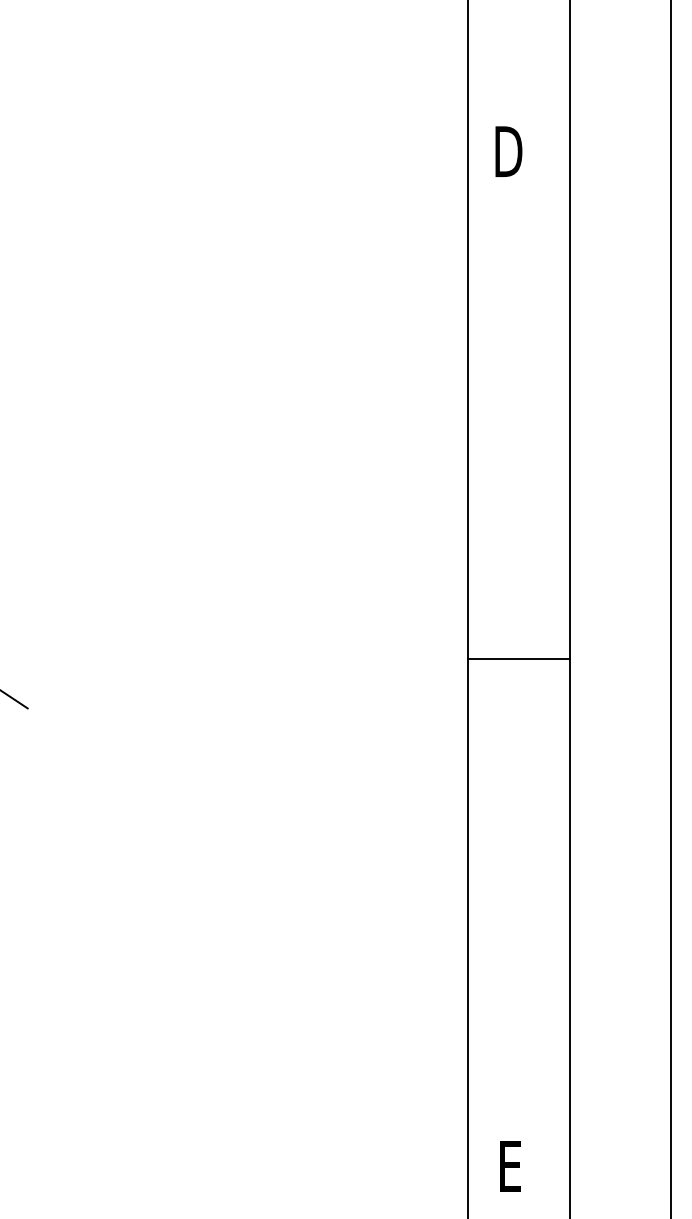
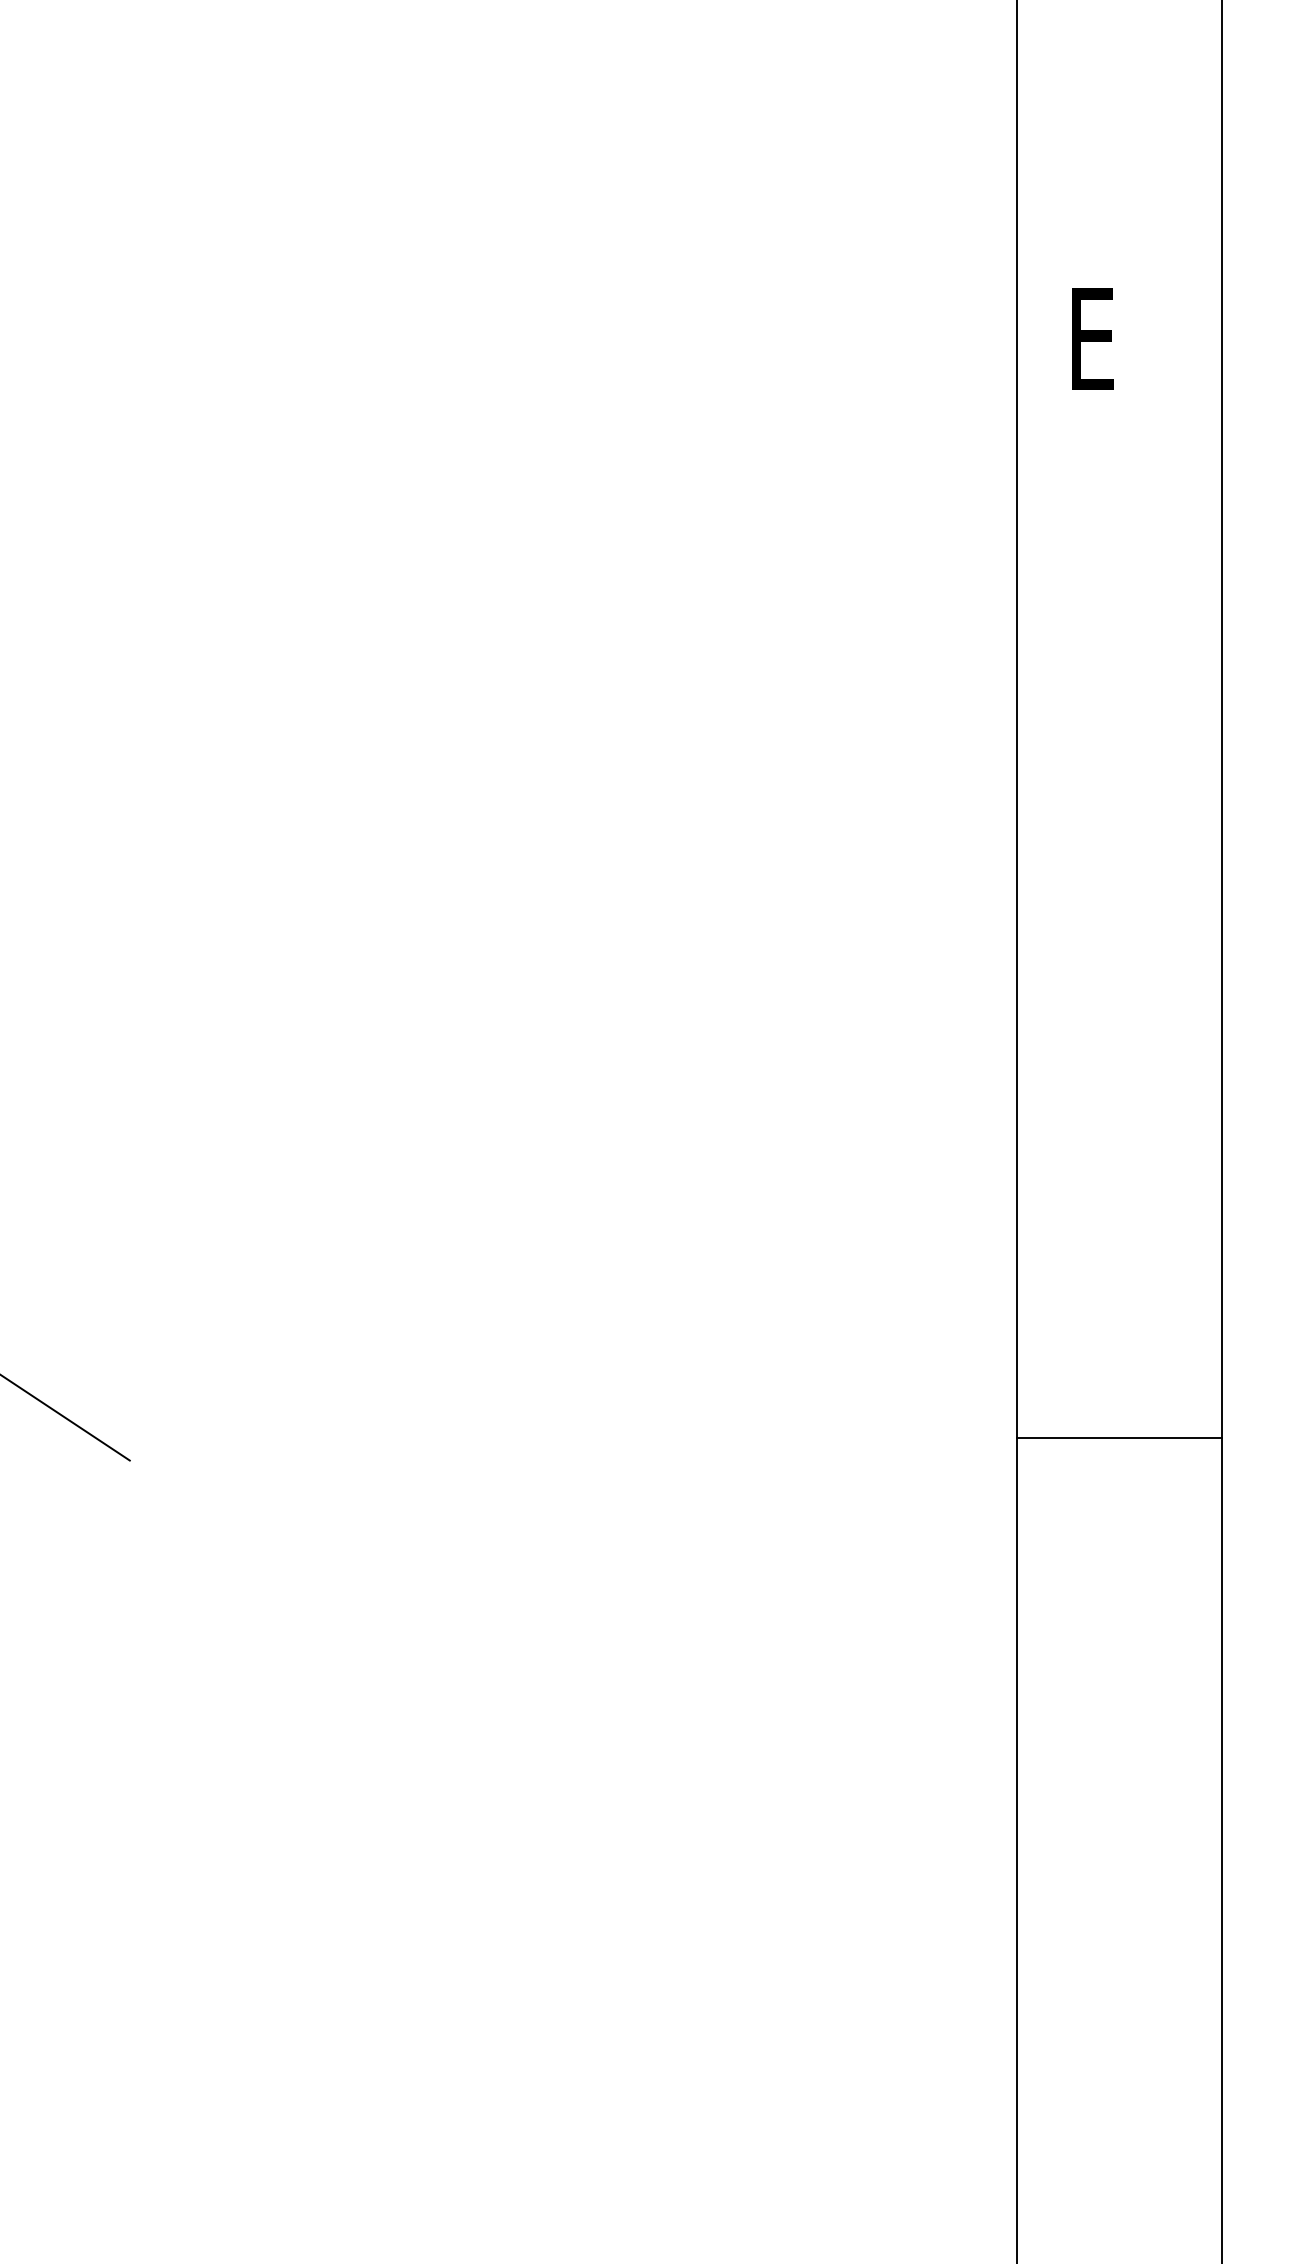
text: (508, 151) -> (1098, 338), D -> E
line: (518, 659) -> (1118, 1438), moved

